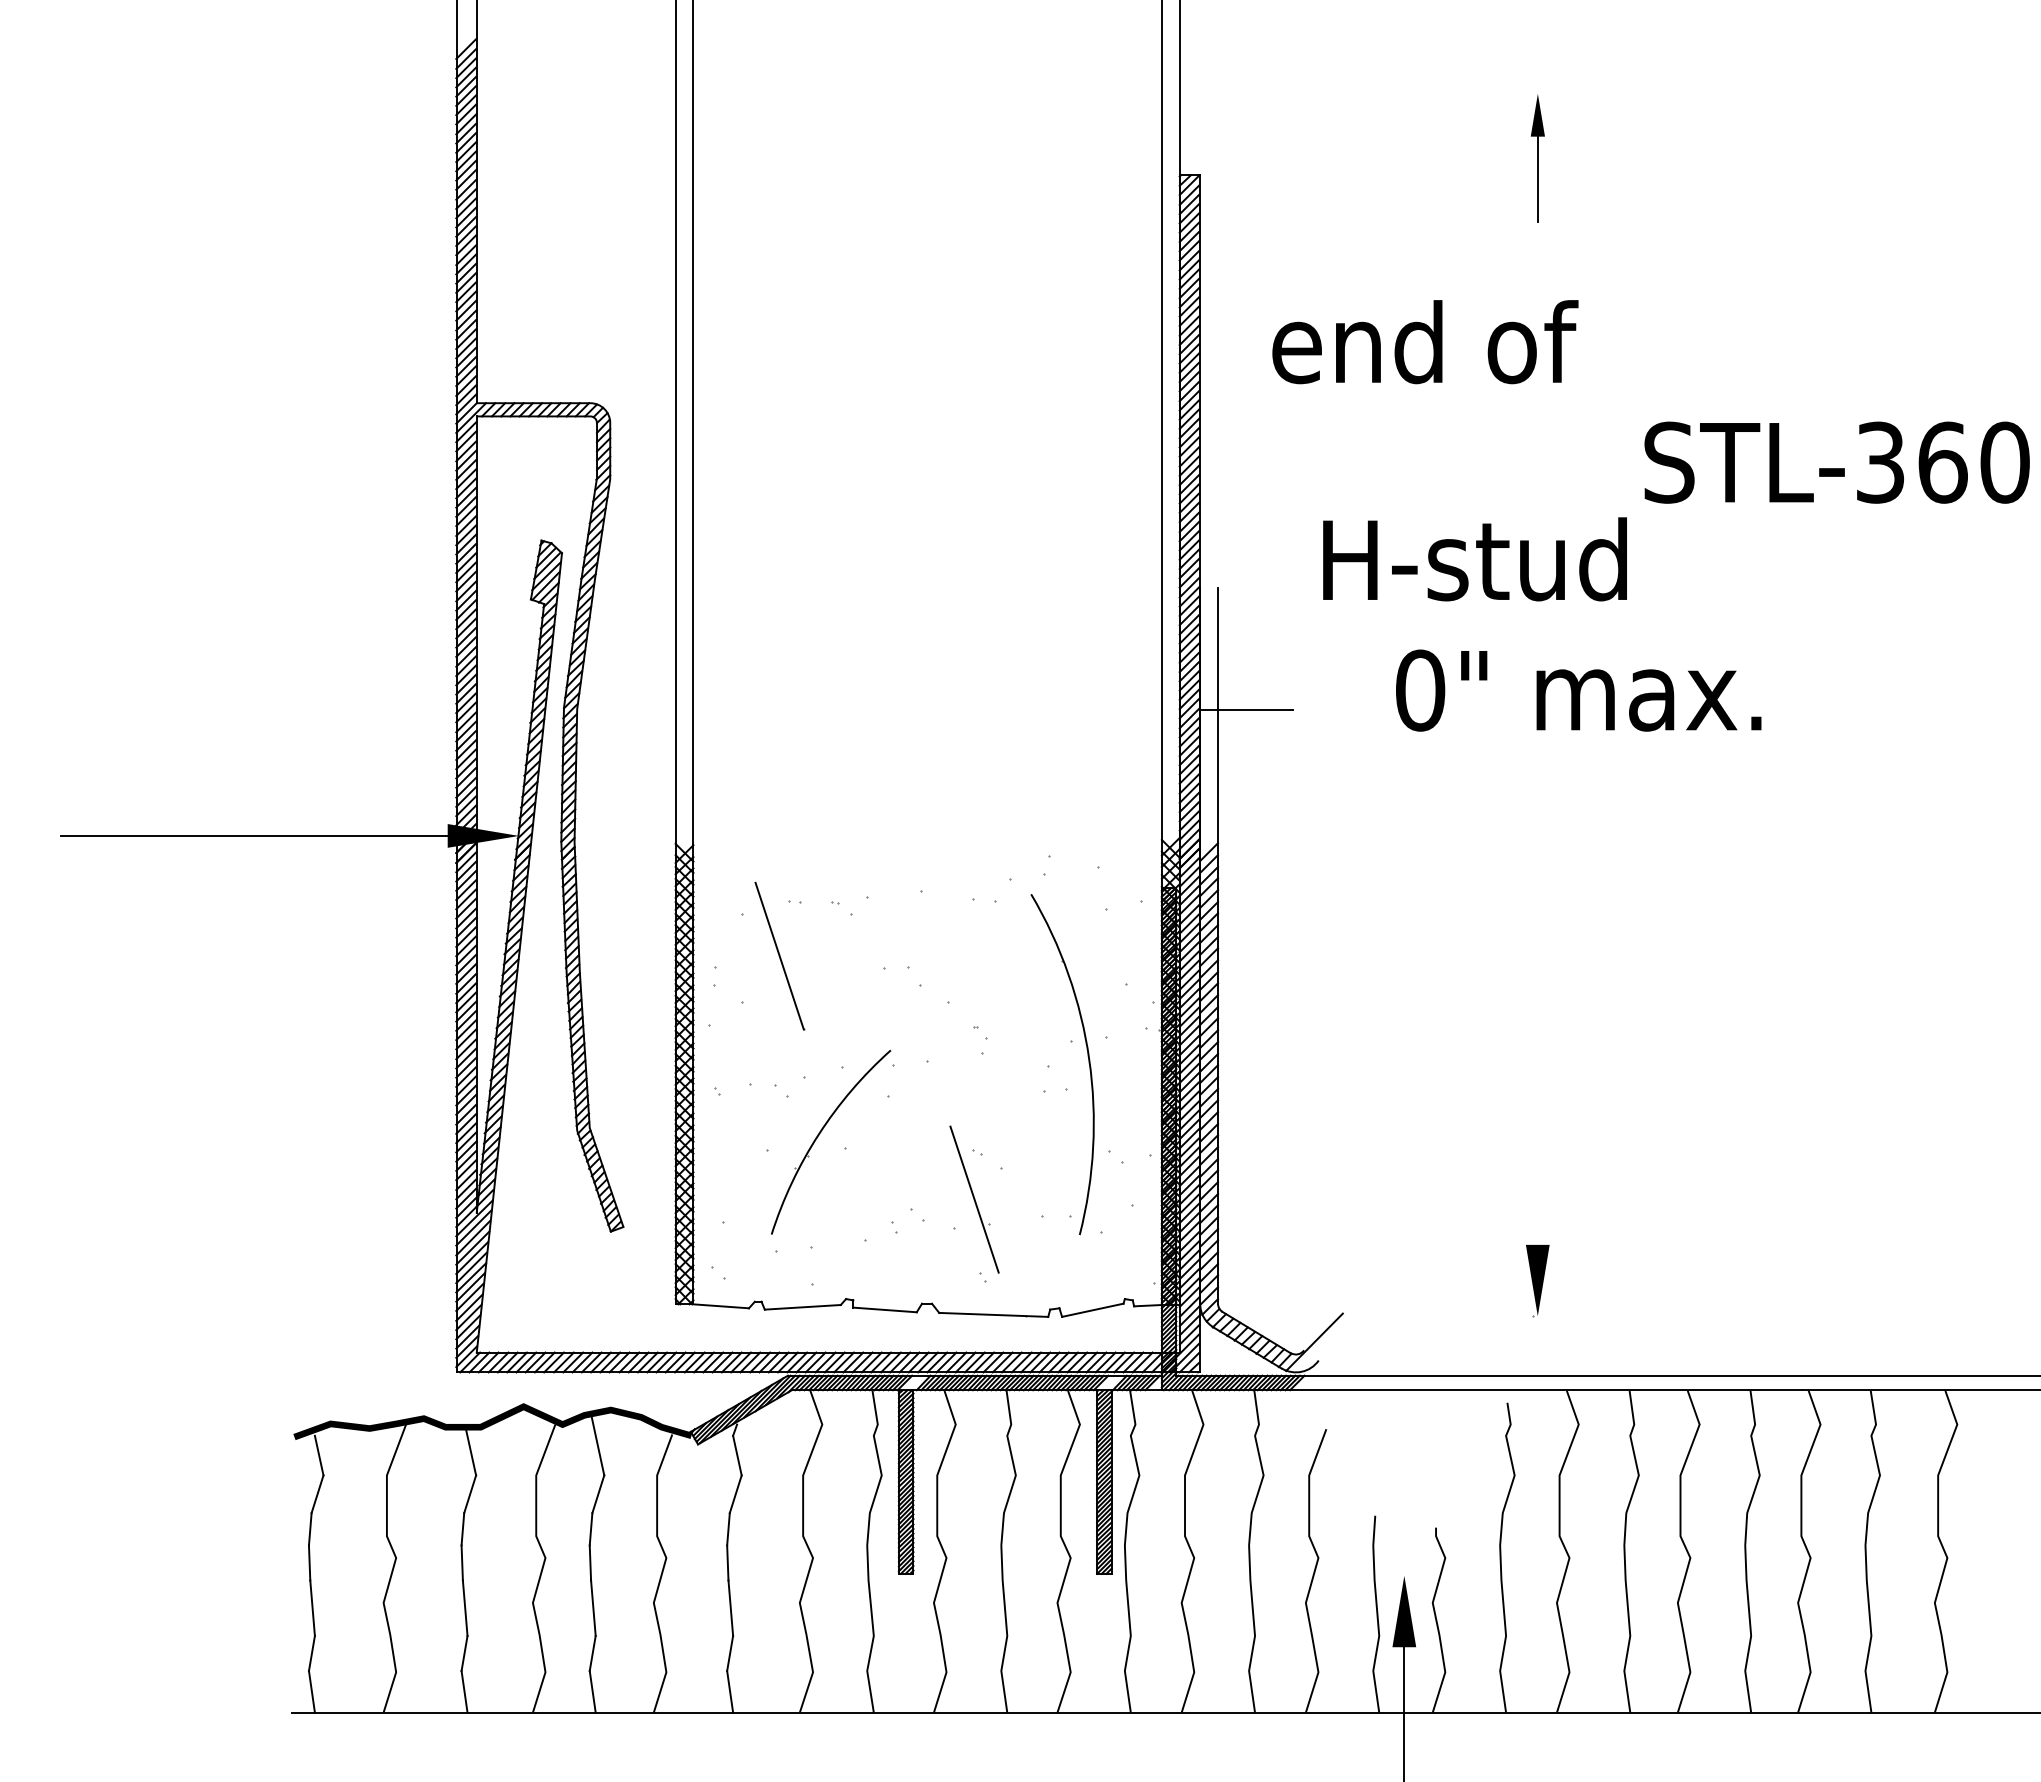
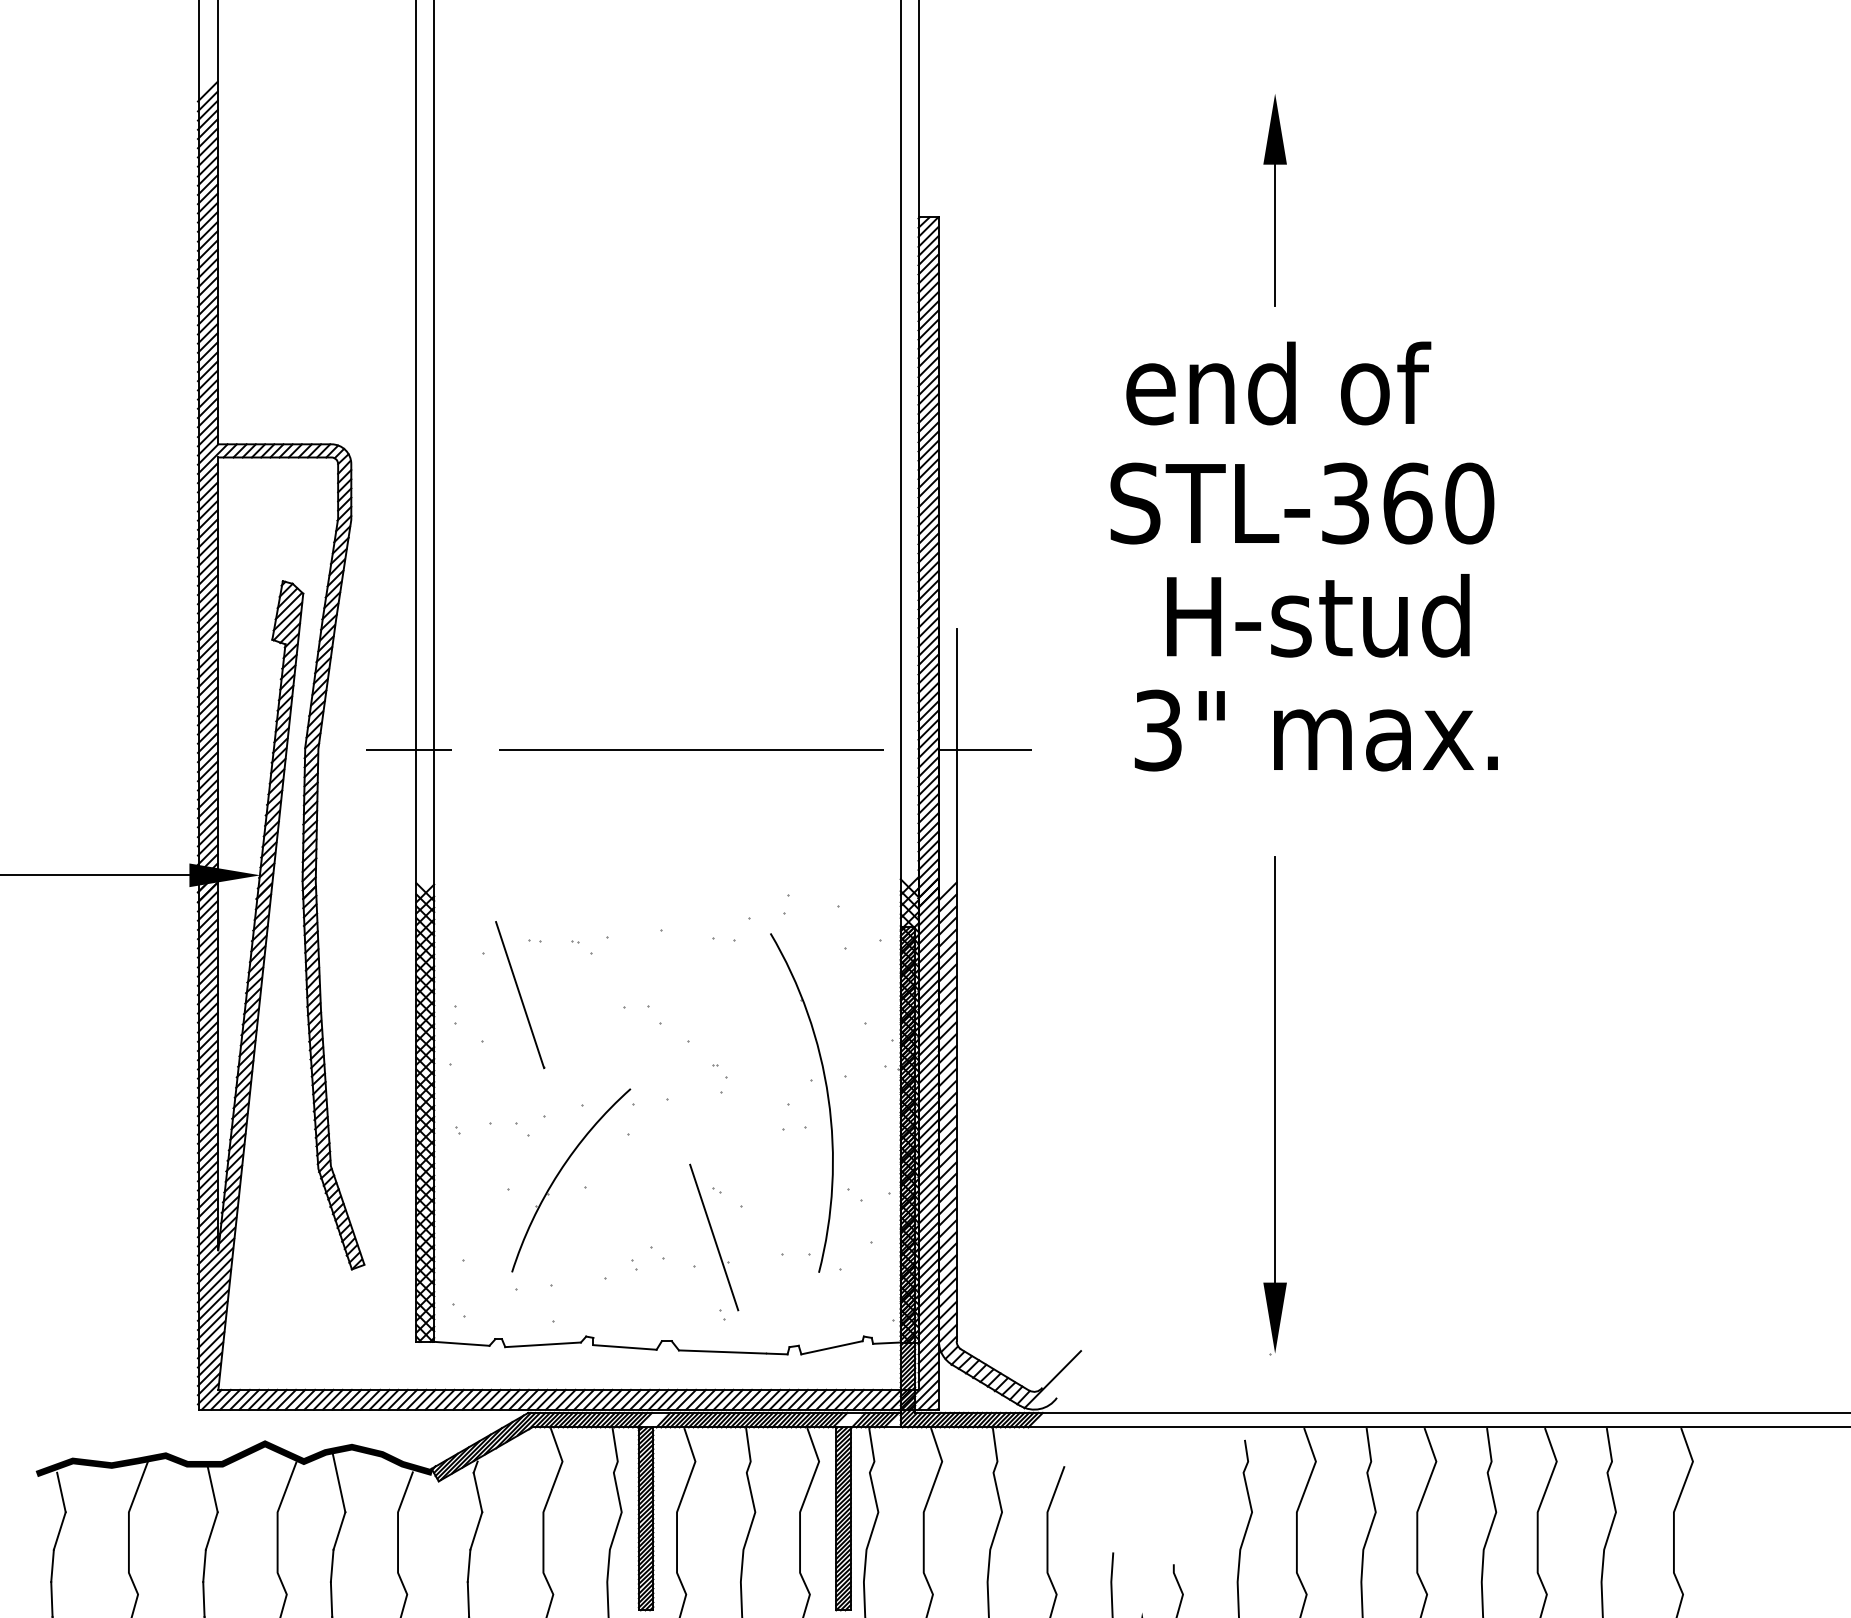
part: (1537, 157) -> (1274, 199), size x1.67
text: (1425, 342) -> (1278, 383), moved
text: (1836, 462) -> (1301, 503), moved
text: (1474, 559) -> (1317, 615), moved
text: (1420, 690) -> (1158, 730), 0" -> 3"
line: (667, 710) -> (408, 750), added
line: (951, 710) -> (691, 750), added
line: (1537, 1030) -> (1274, 1069), added

